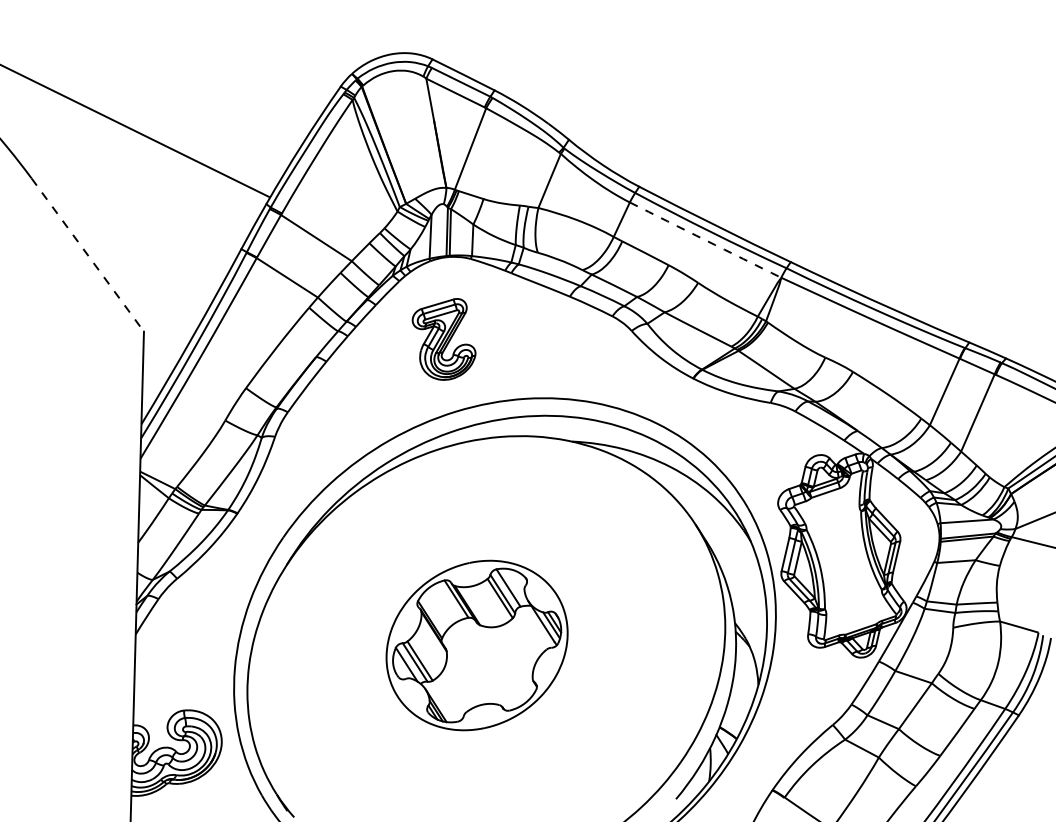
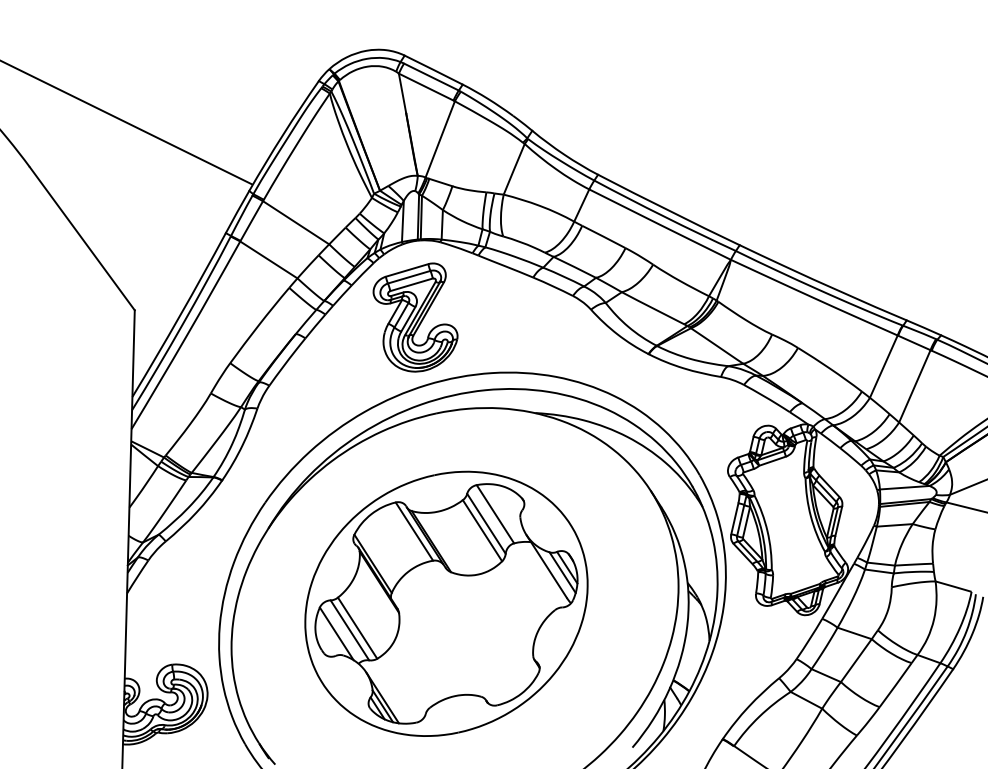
arc: (705, 240) -> (660, 225), dashed -> solid
line: (87, 255) -> (81, 239), dashed -> solid
part: (443, 339) -> (414, 317), size x1.43
part: (476, 645) -> (445, 603), size x1.67

